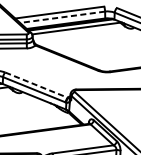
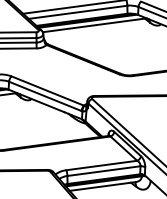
line: (62, 17) -> (78, 12), dashed -> solid
line: (37, 85) -> (48, 91), dashed -> solid

